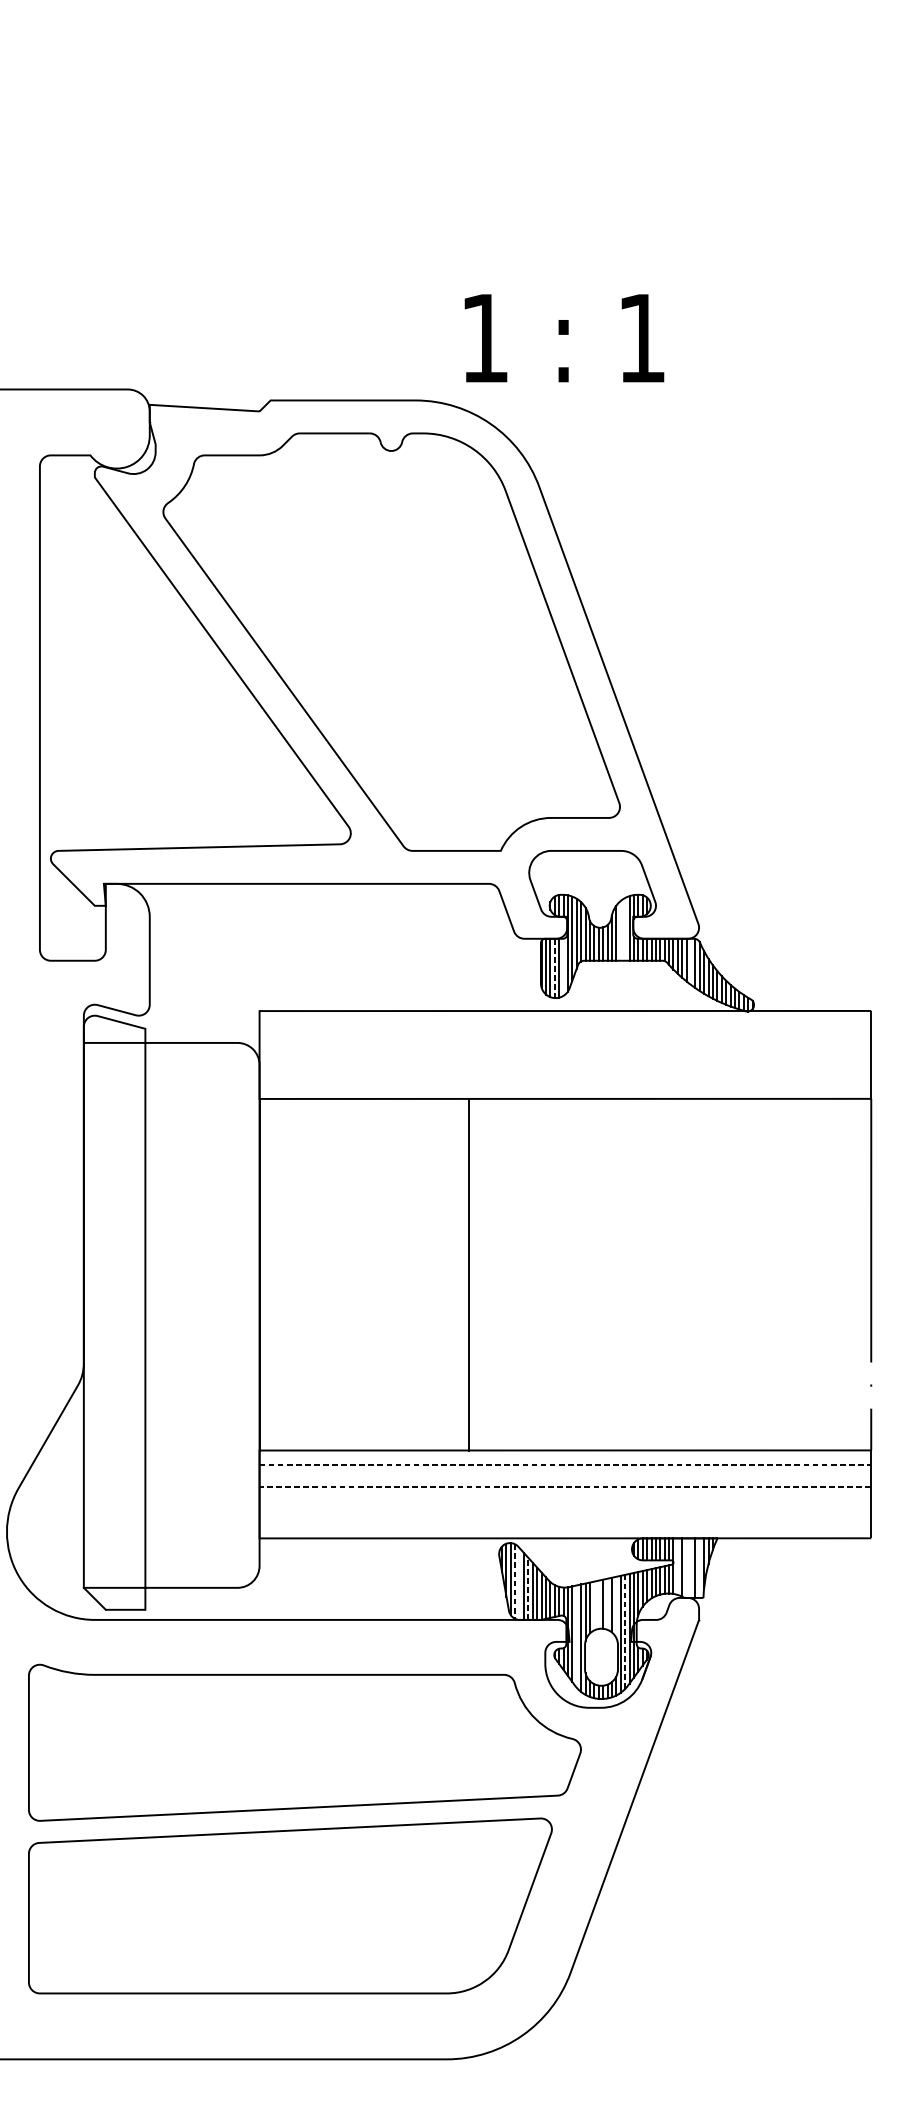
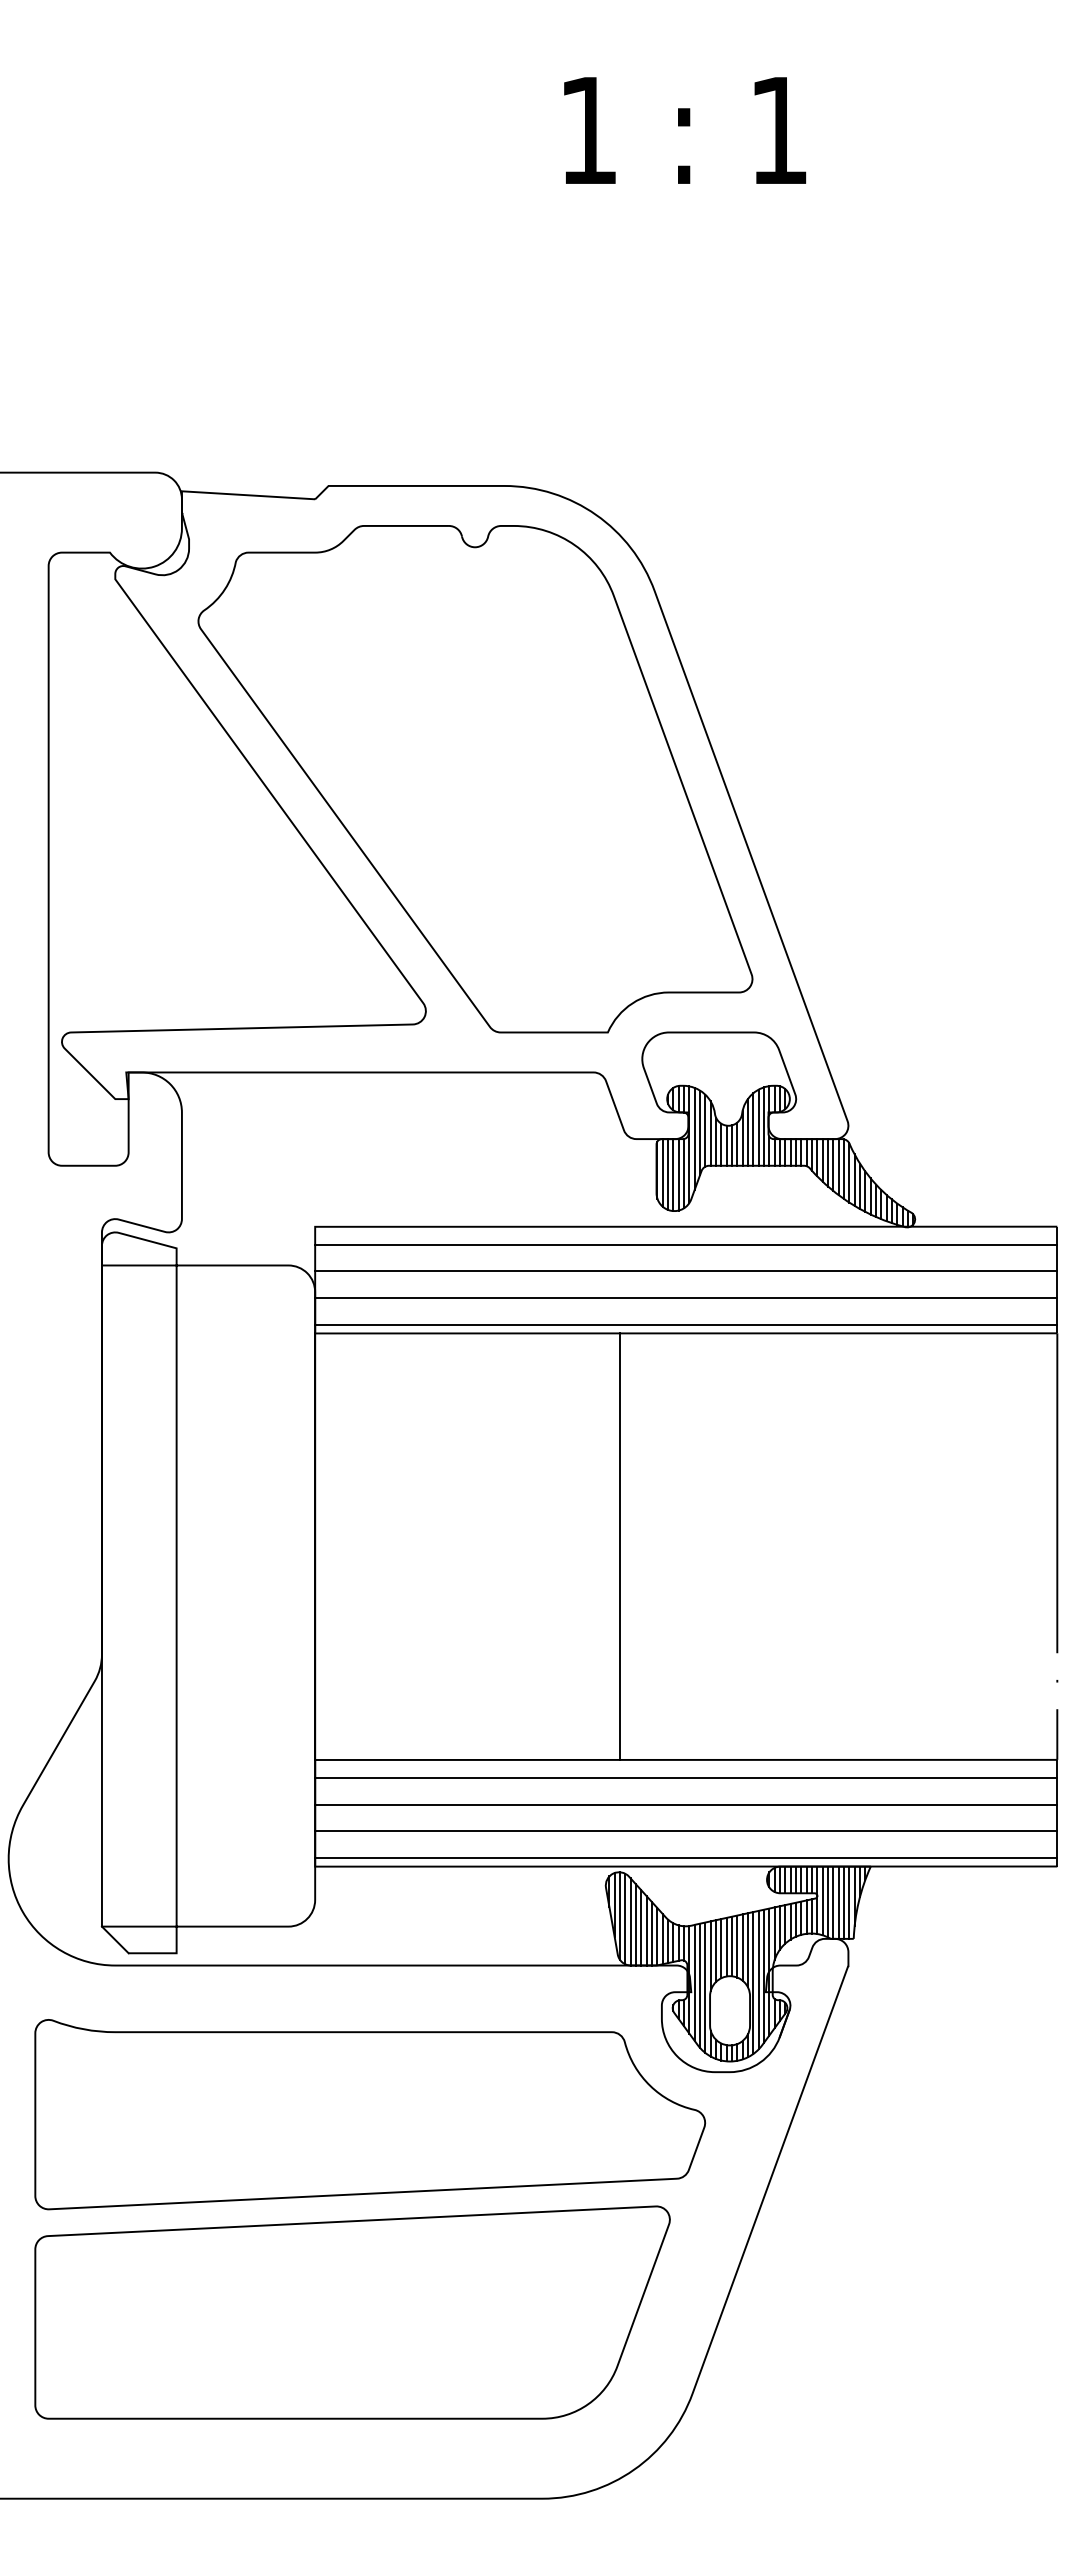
text: (564, 338) -> (685, 130), moved
line: (624, 929) -> (758, 1127), added
line: (620, 930) -> (753, 1129), added
line: (690, 962) -> (838, 1167), added
line: (563, 967) -> (684, 1173), added
line: (554, 968) -> (673, 1175), dashed -> solid
line: (565, 1025) -> (686, 1244), added
line: (565, 1047) -> (686, 1271), added
line: (565, 1070) -> (686, 1298), added
line: (565, 1091) -> (686, 1324), added
line: (469, 1274) -> (619, 1546), moved
line: (565, 1464) -> (686, 1777), dashed -> solid
line: (564, 1487) -> (685, 1804), dashed -> solid
line: (565, 1509) -> (686, 1831), added
line: (565, 1530) -> (686, 1857), added
line: (677, 1566) -> (822, 1900), added
line: (686, 1567) -> (833, 1902), added
line: (690, 1567) -> (838, 1902), added
line: (699, 1567) -> (849, 1902), added
line: (515, 1581) -> (625, 1919), dashed -> solid
line: (519, 1583) -> (630, 1921), added
line: (528, 1588) -> (641, 1927), dashed -> solid
line: (598, 1604) -> (726, 1946), added
line: (607, 1604) -> (737, 1946), added
line: (594, 1605) -> (721, 1948), added
line: (616, 1607) -> (748, 1950), added
line: (624, 1631) -> (758, 1979), dashed -> solid
line: (577, 1636) -> (700, 1985), added

